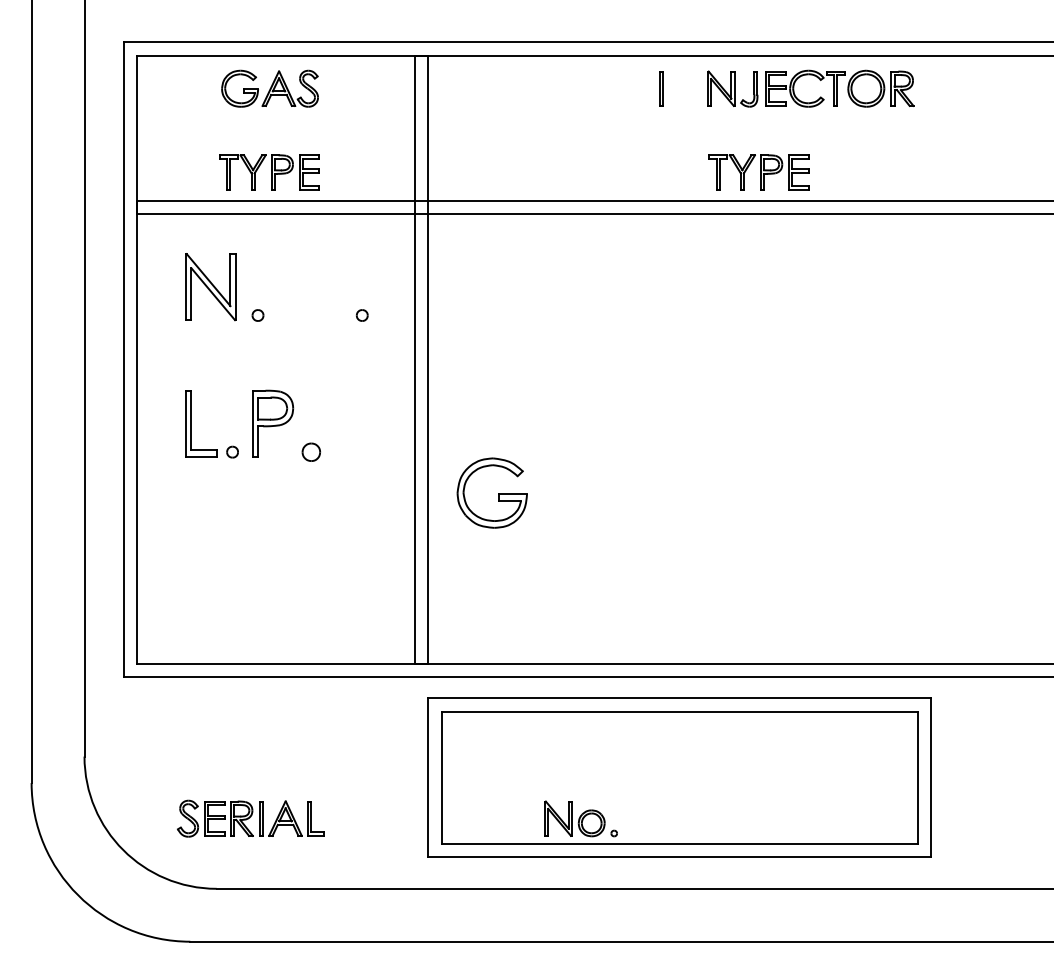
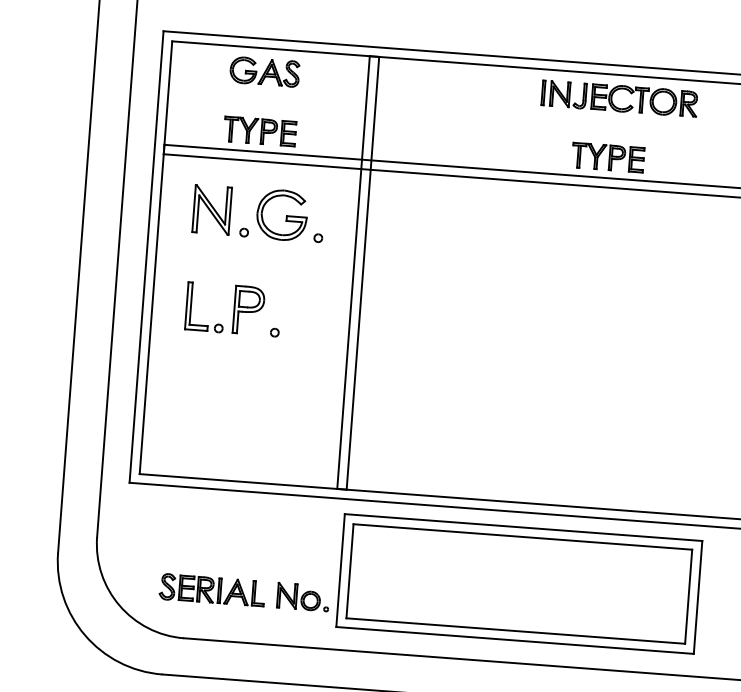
part: (819, 80) -> (630, 93), moved
part: (311, 451) -> (274, 332), size x0.62
part: (498, 493) -> (286, 215), moved
part: (580, 818) -> (302, 596), moved

